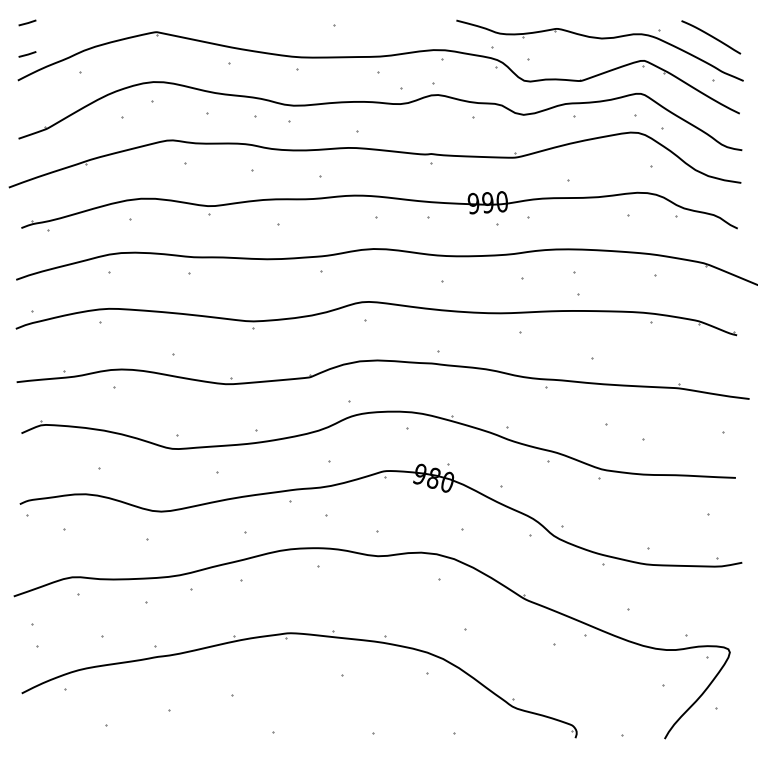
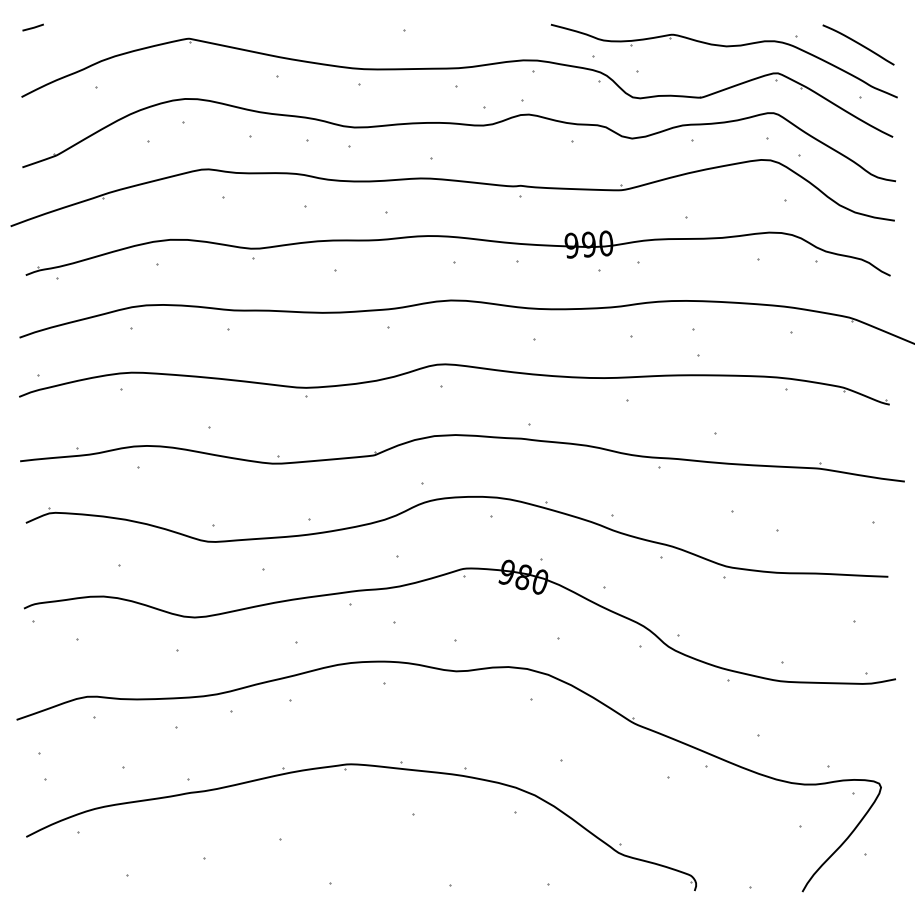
line: (26, 54) -> (32, 65), removed

